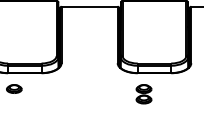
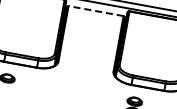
line: (89, 6) -> (95, 10), solid -> dashed

